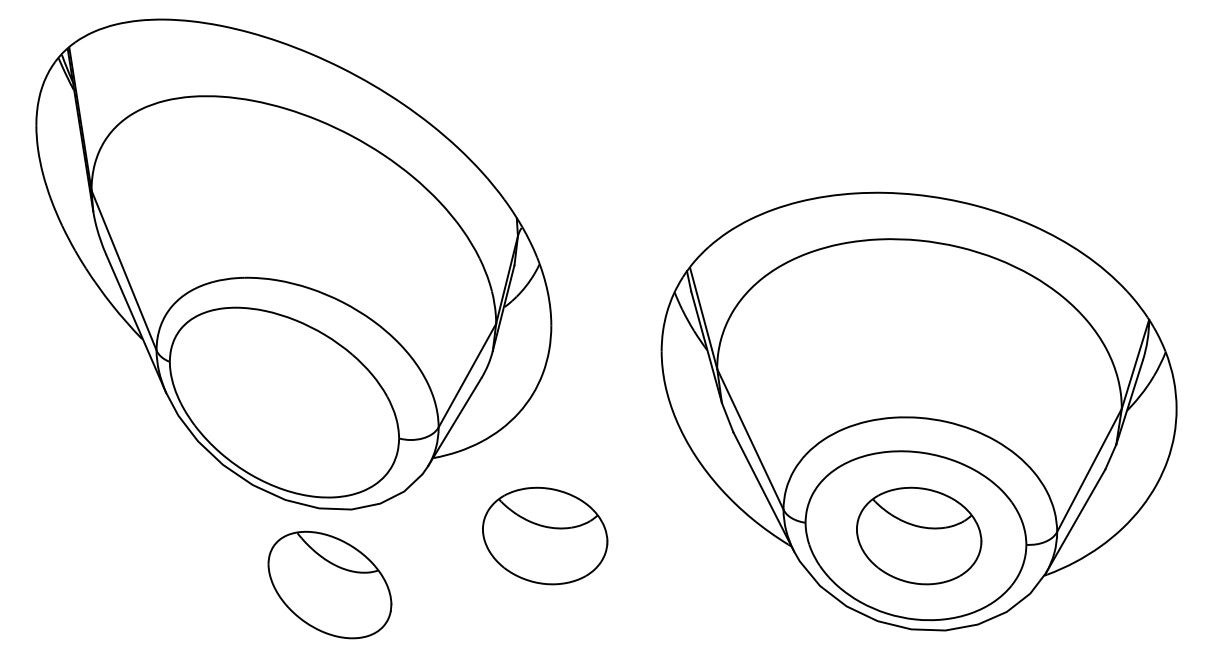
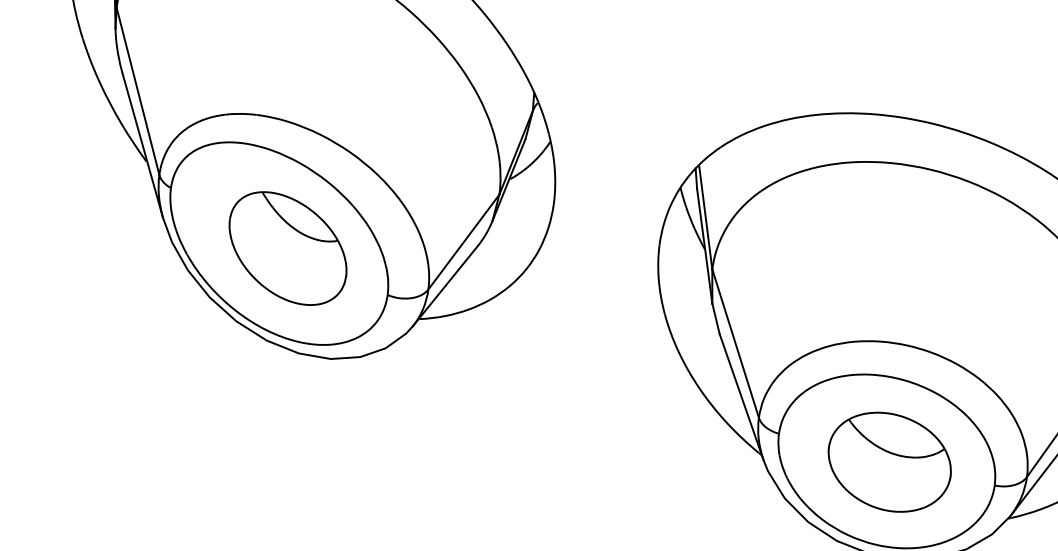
part: (545, 535) -> (519, 411), removed
part: (329, 584) -> (287, 248), moved

